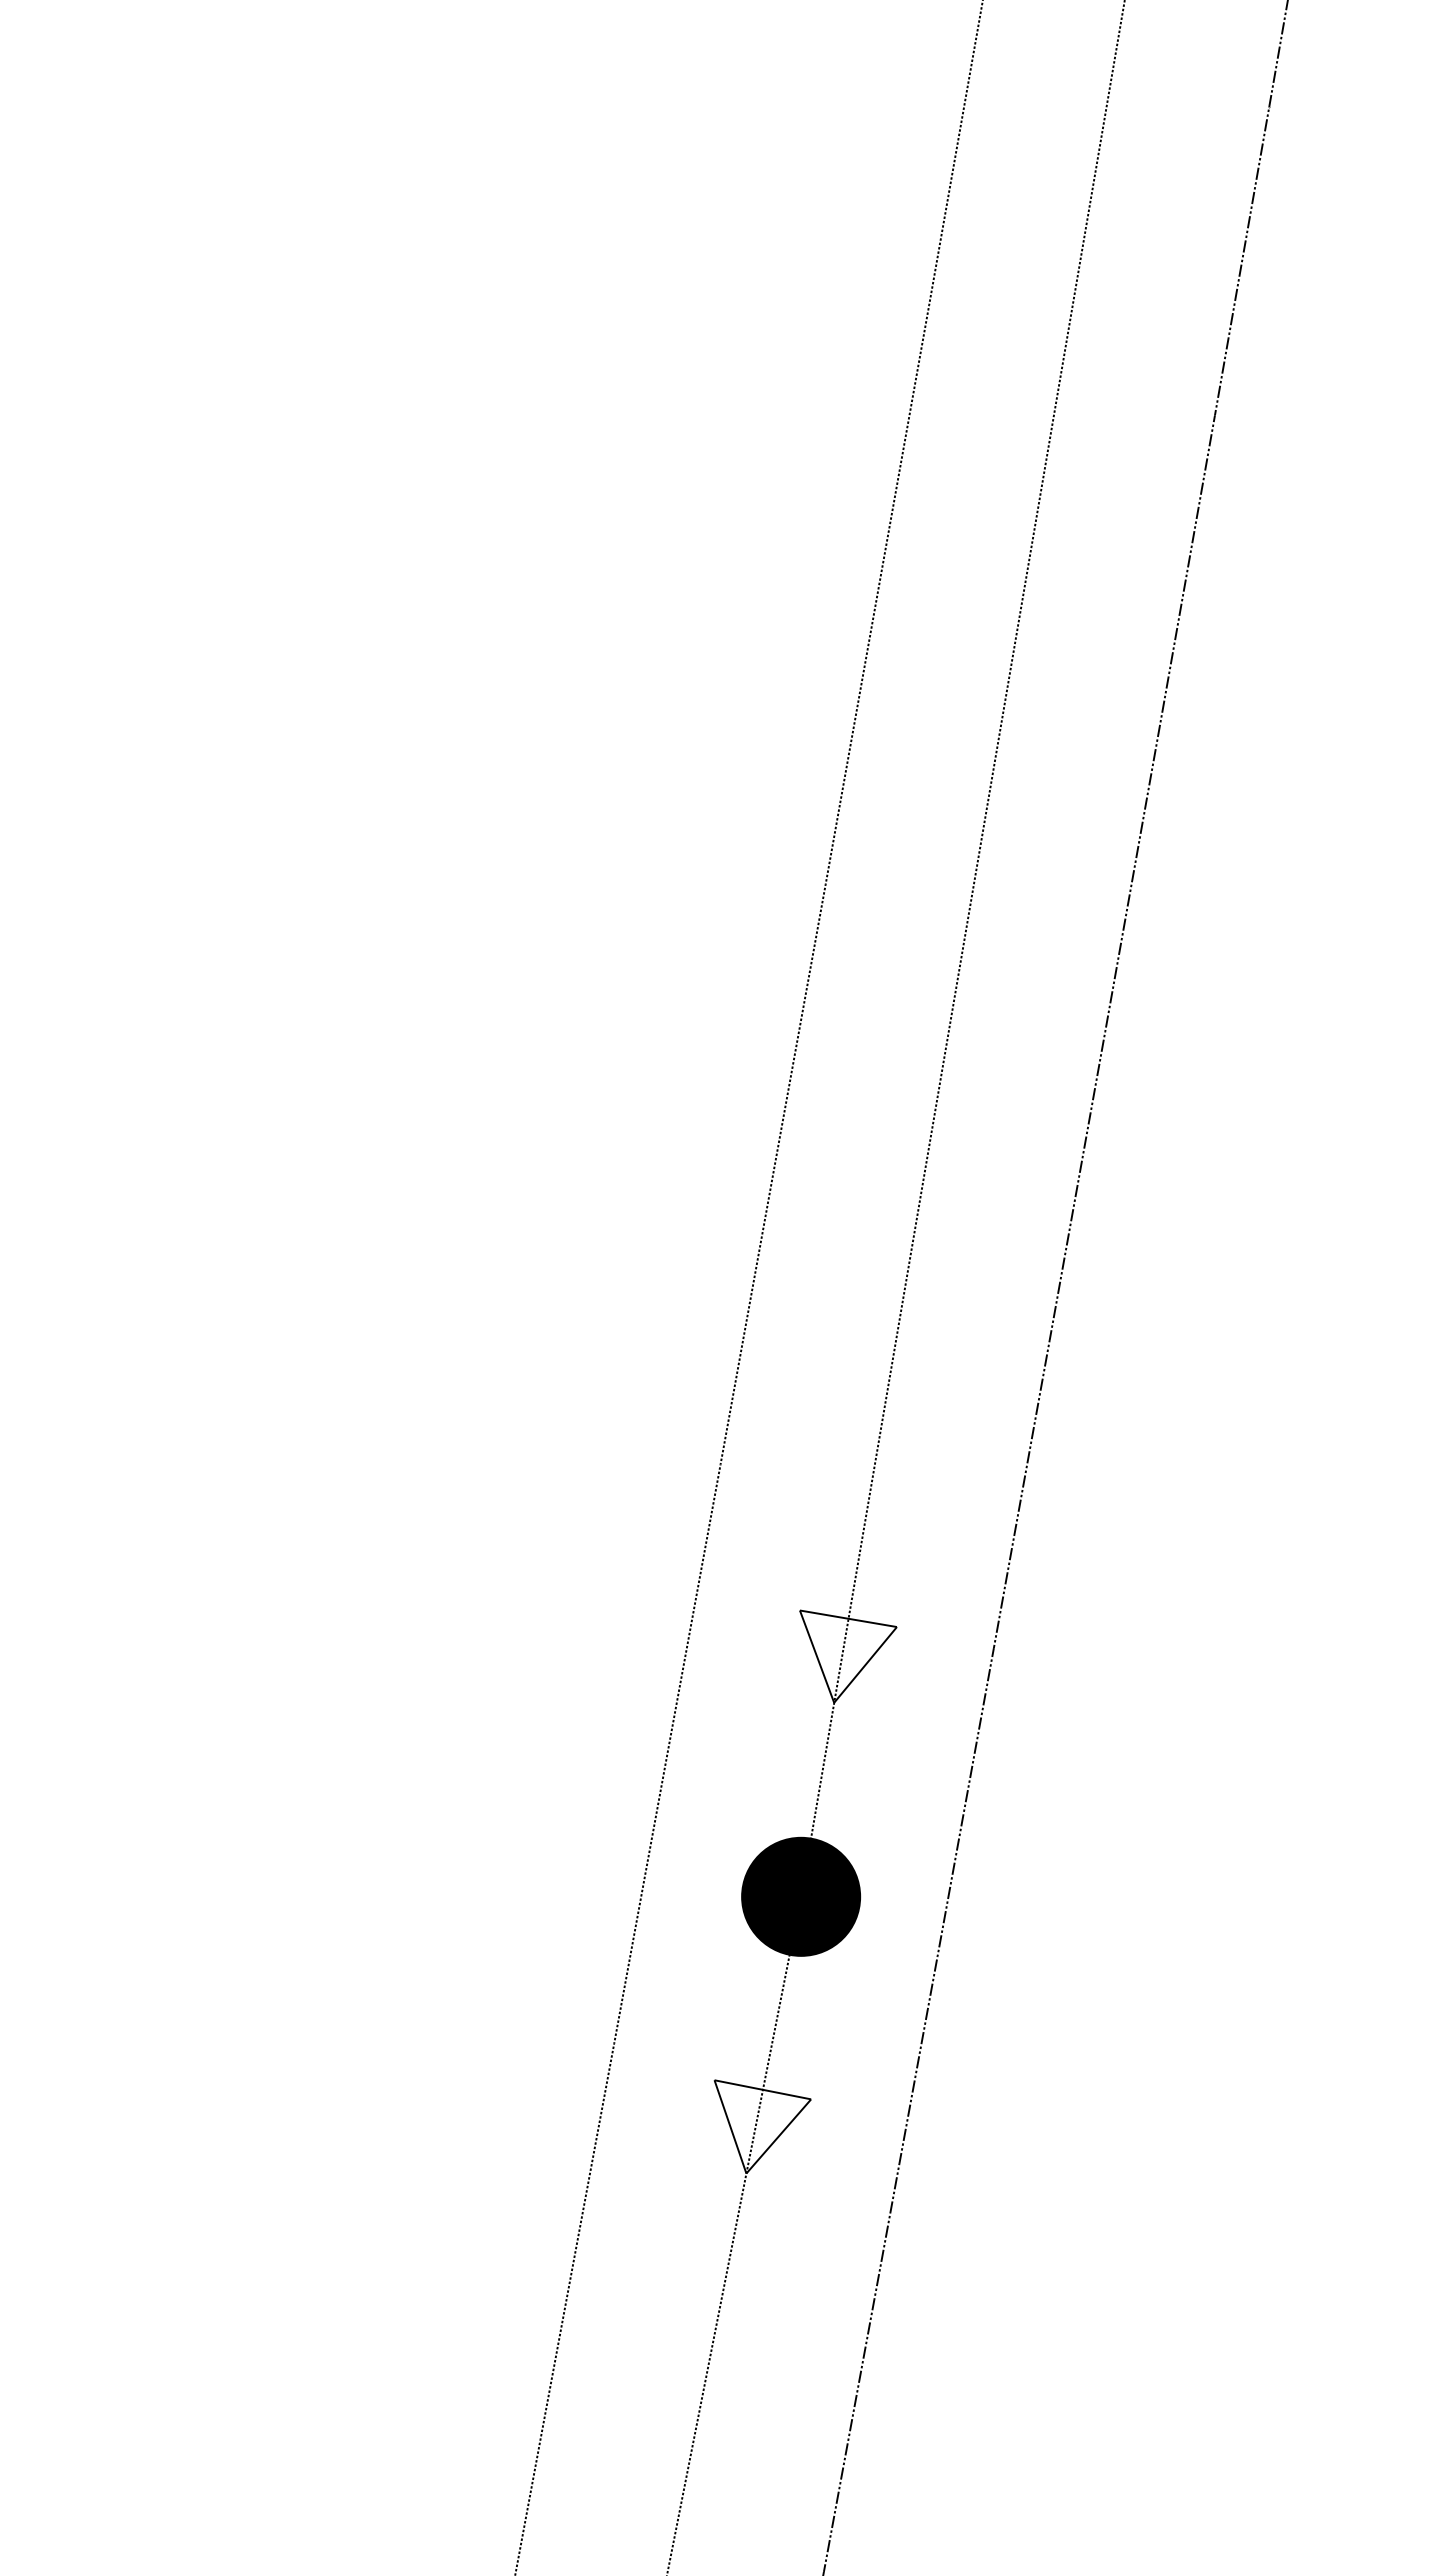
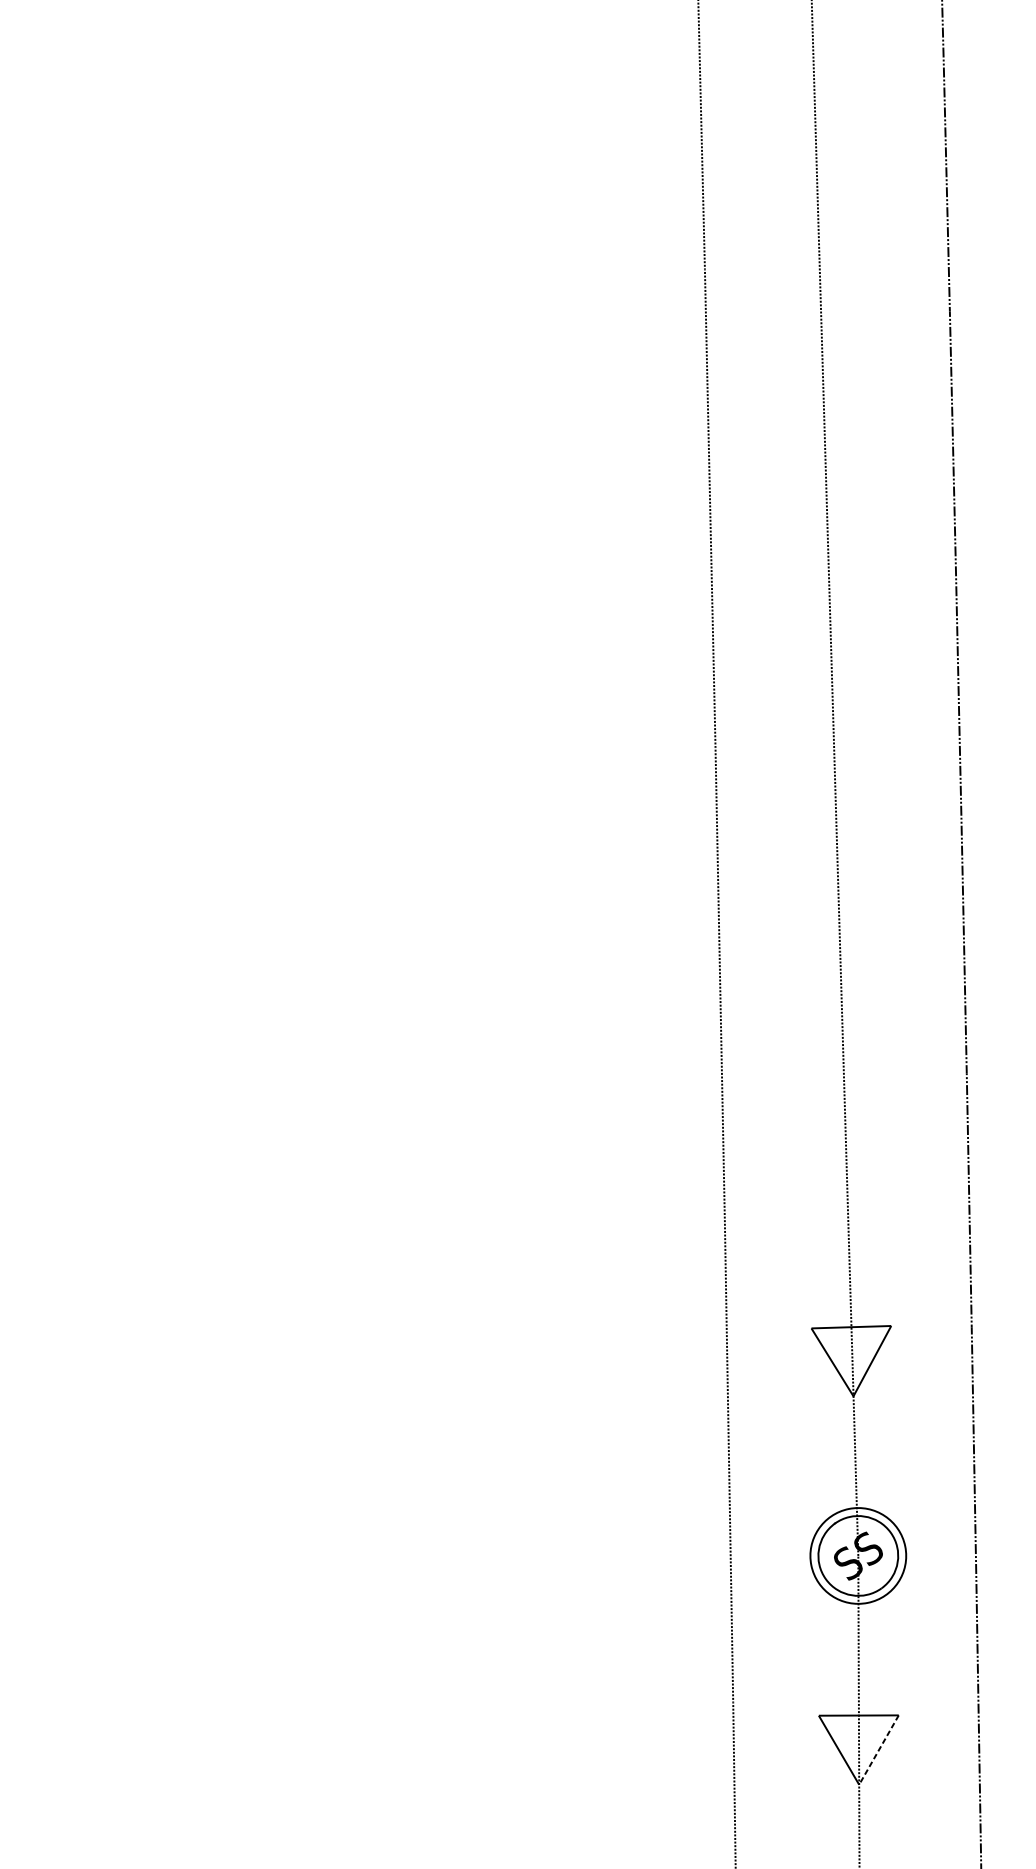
fill: (801, 1896) -> (858, 1555), removed
line: (778, 2136) -> (878, 1750), solid -> dashed

